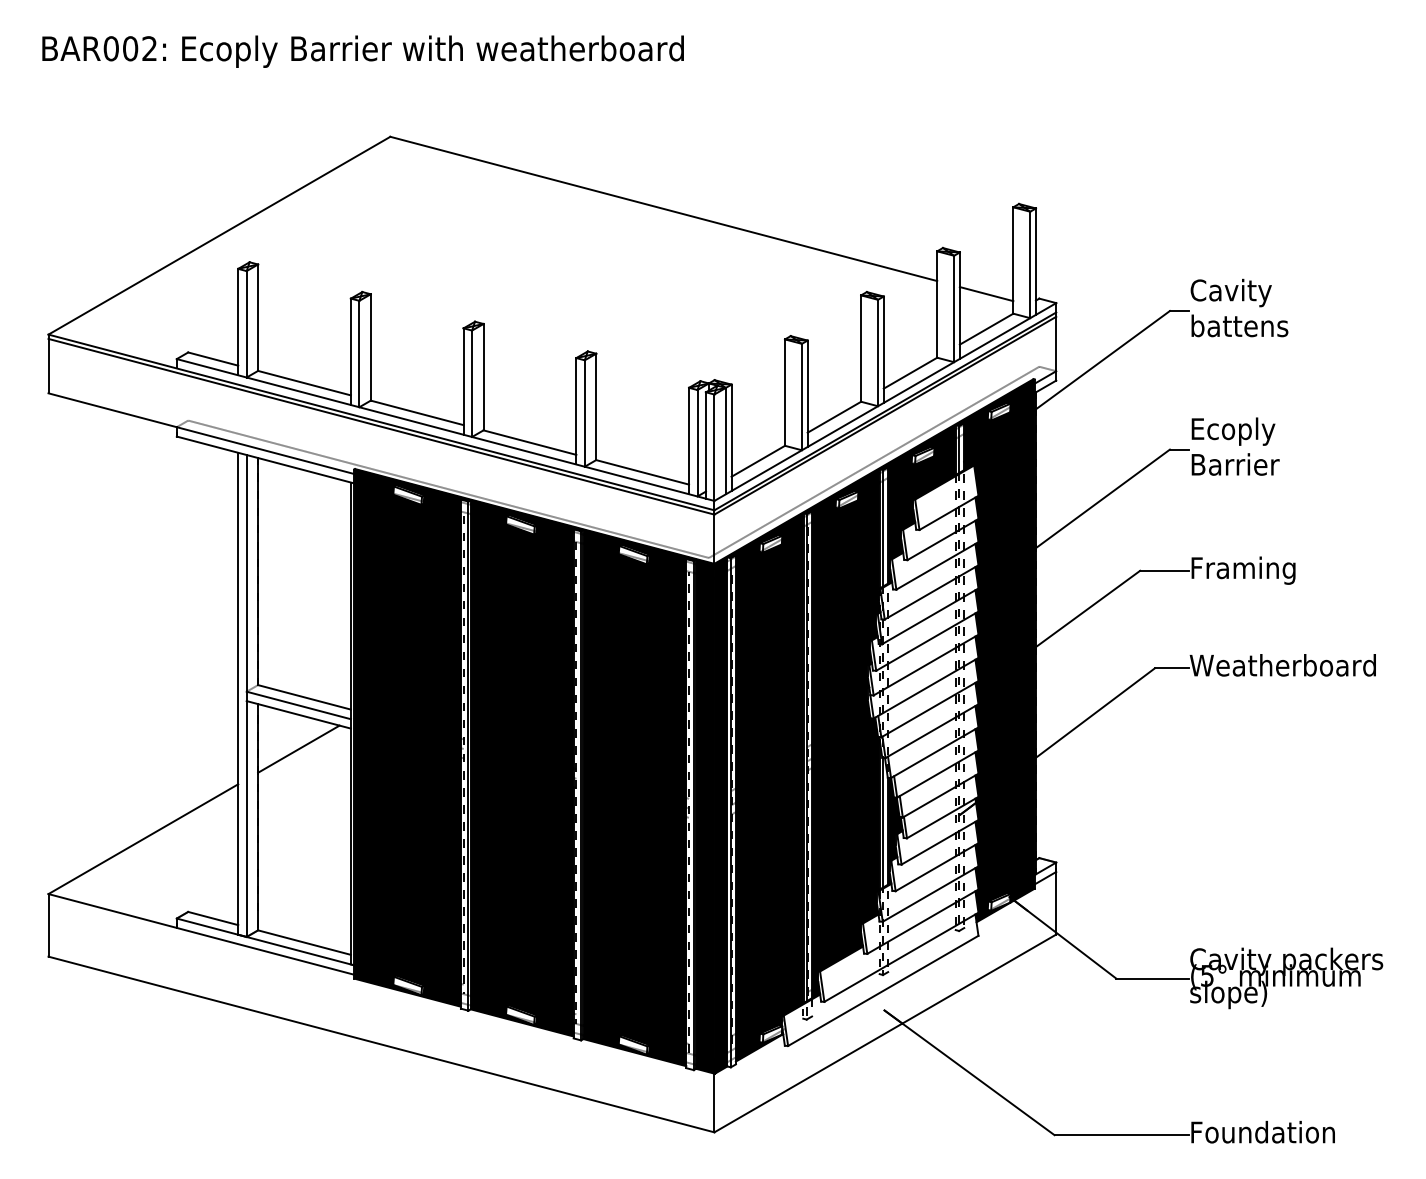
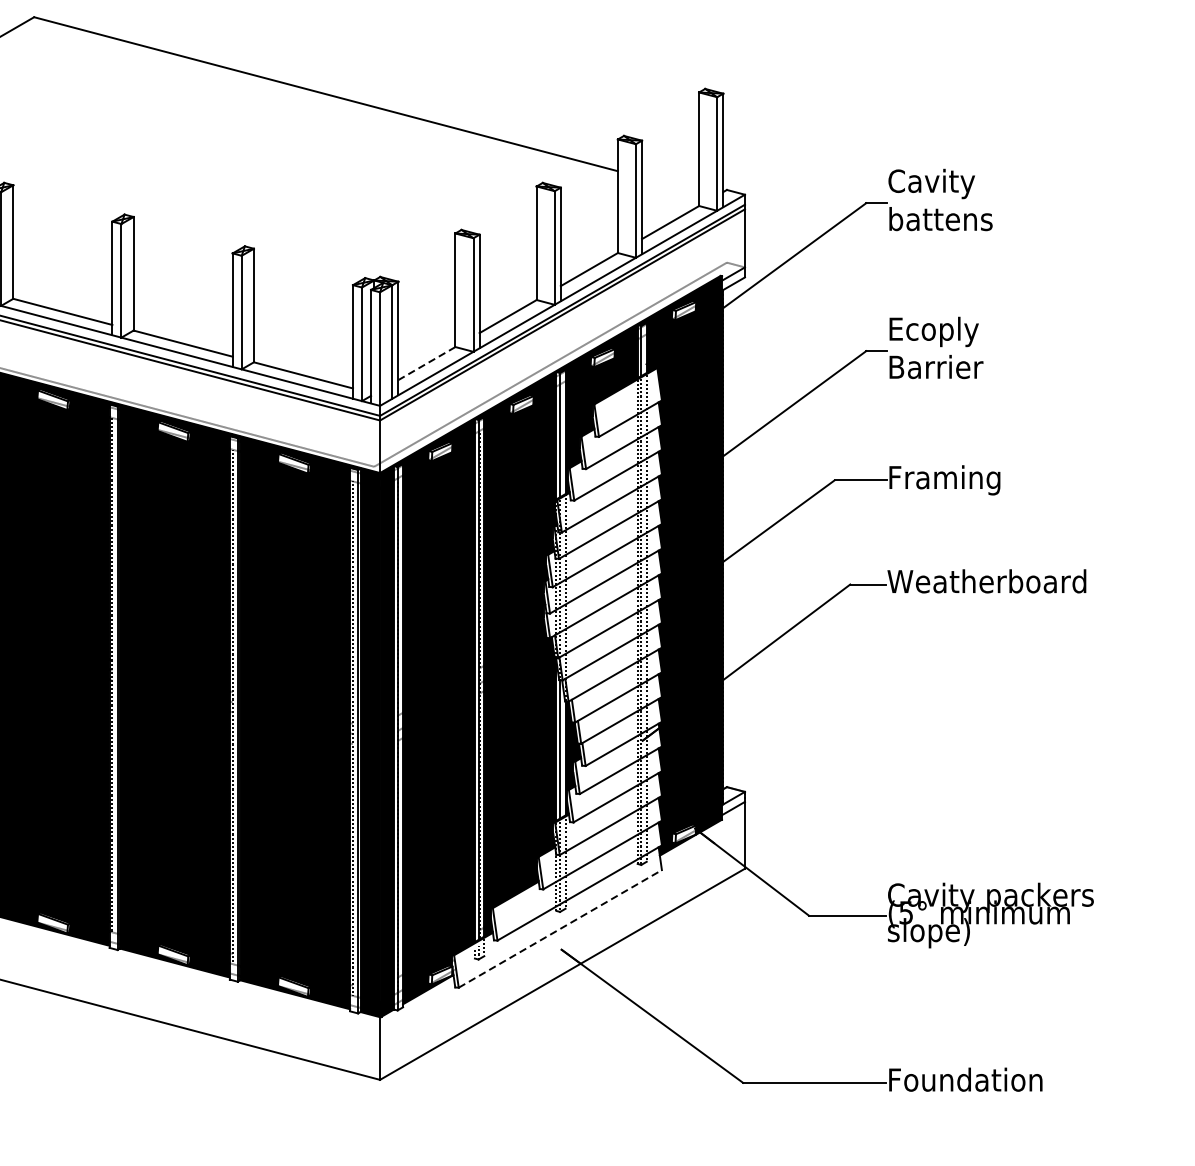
line: (986, 294) -> (670, 185), removed
line: (758, 461) -> (427, 363), solid -> dashed
line: (883, 990) -> (560, 928), solid -> dashed

